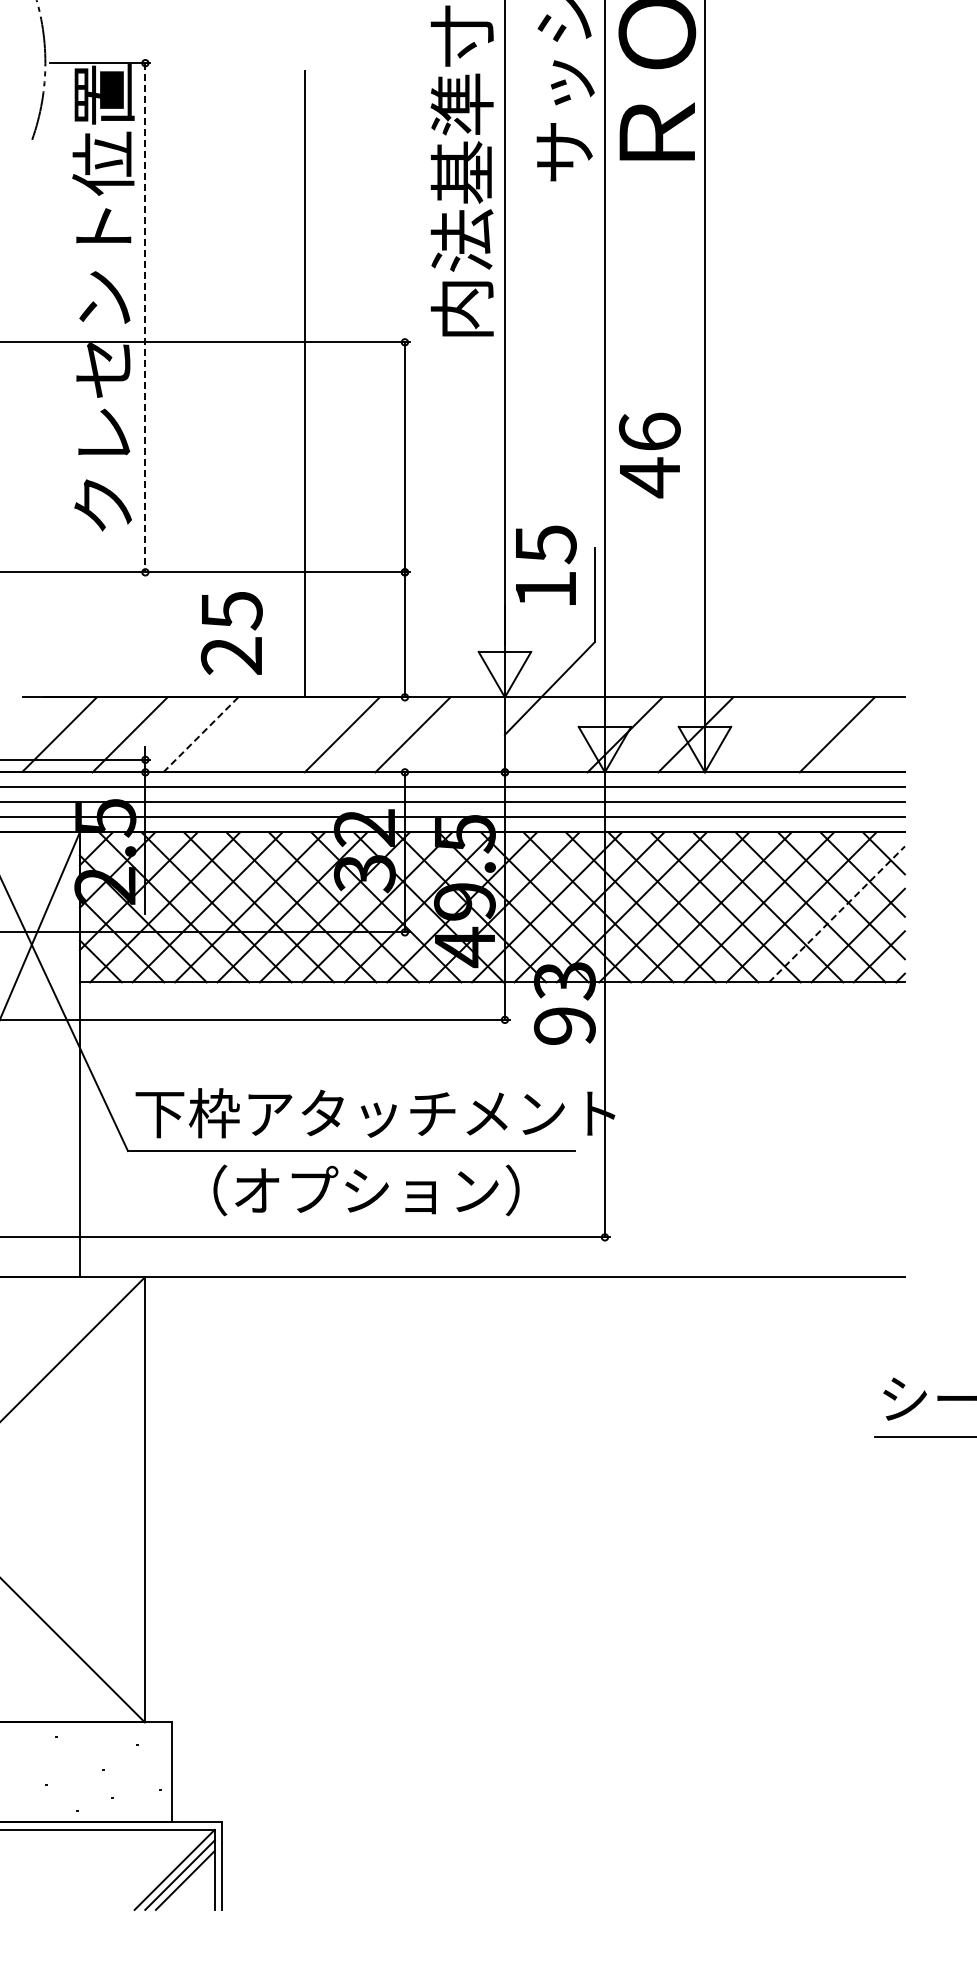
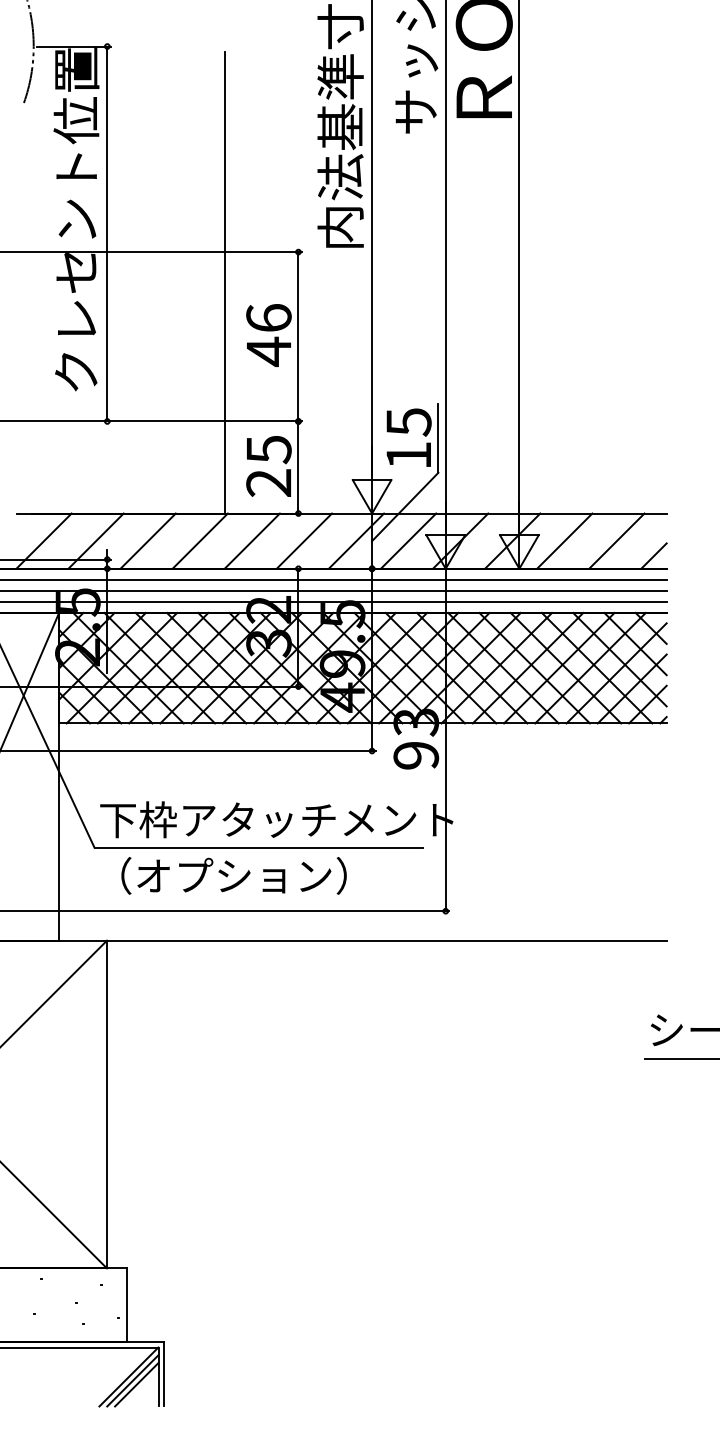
line: (145, 317) -> (107, 233), dashed -> solid
text: (649, 455) -> (268, 335), moved
text: (546, 564) -> (409, 437), moved
text: (231, 633) -> (268, 466), moved
line: (201, 734) -> (148, 540), dashed -> solid
line: (271, 734) -> (200, 540), added
line: (483, 734) -> (356, 540), added
line: (553, 734) -> (407, 540), added
line: (766, 734) -> (564, 540), added
line: (887, 754) -> (653, 555), added
line: (837, 914) -> (617, 673), dashed -> solid
text: (366, 1190) -> (234, 875), moved

